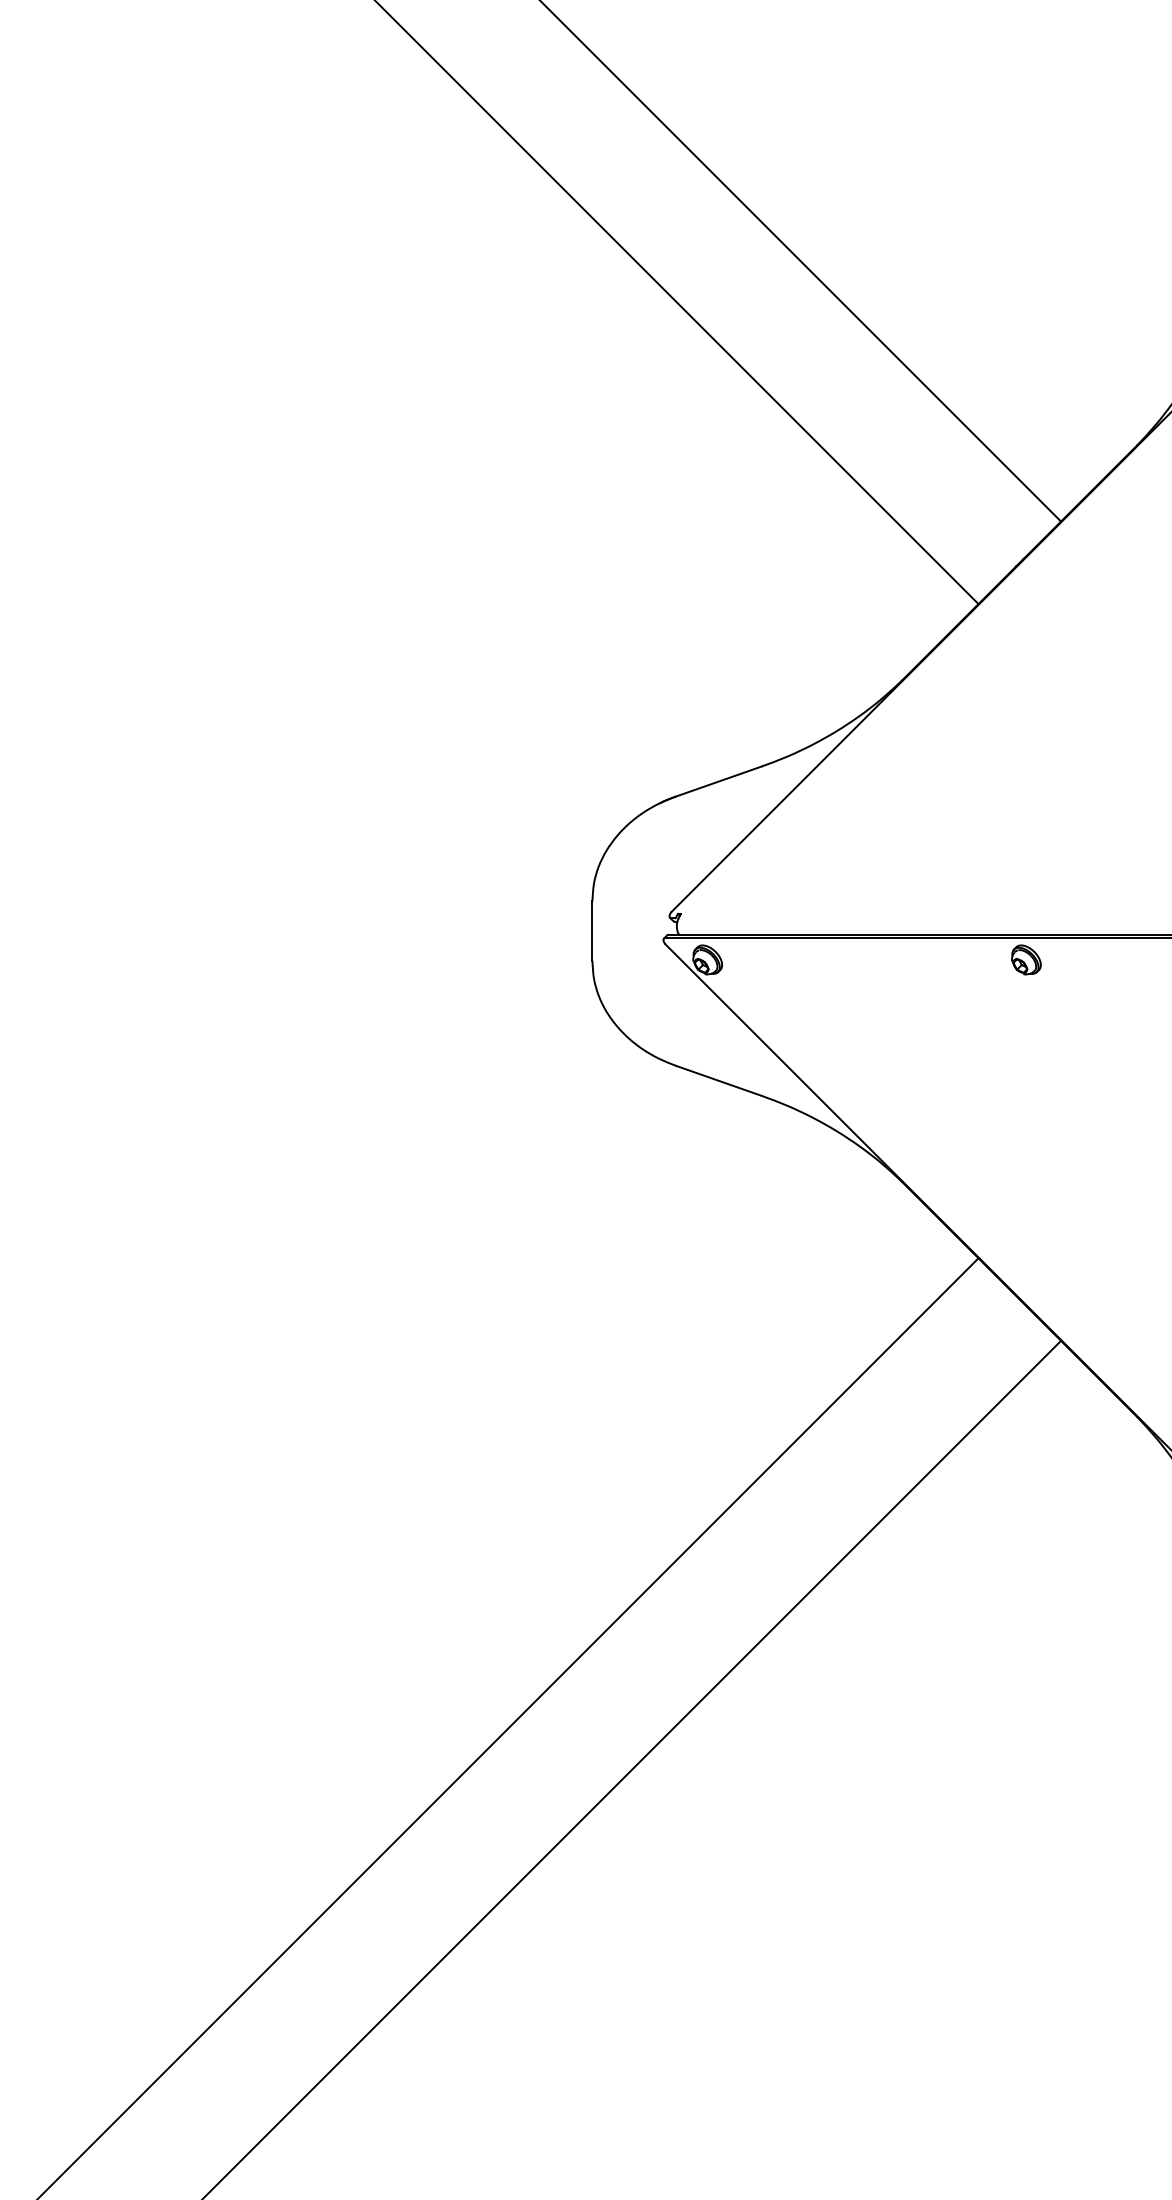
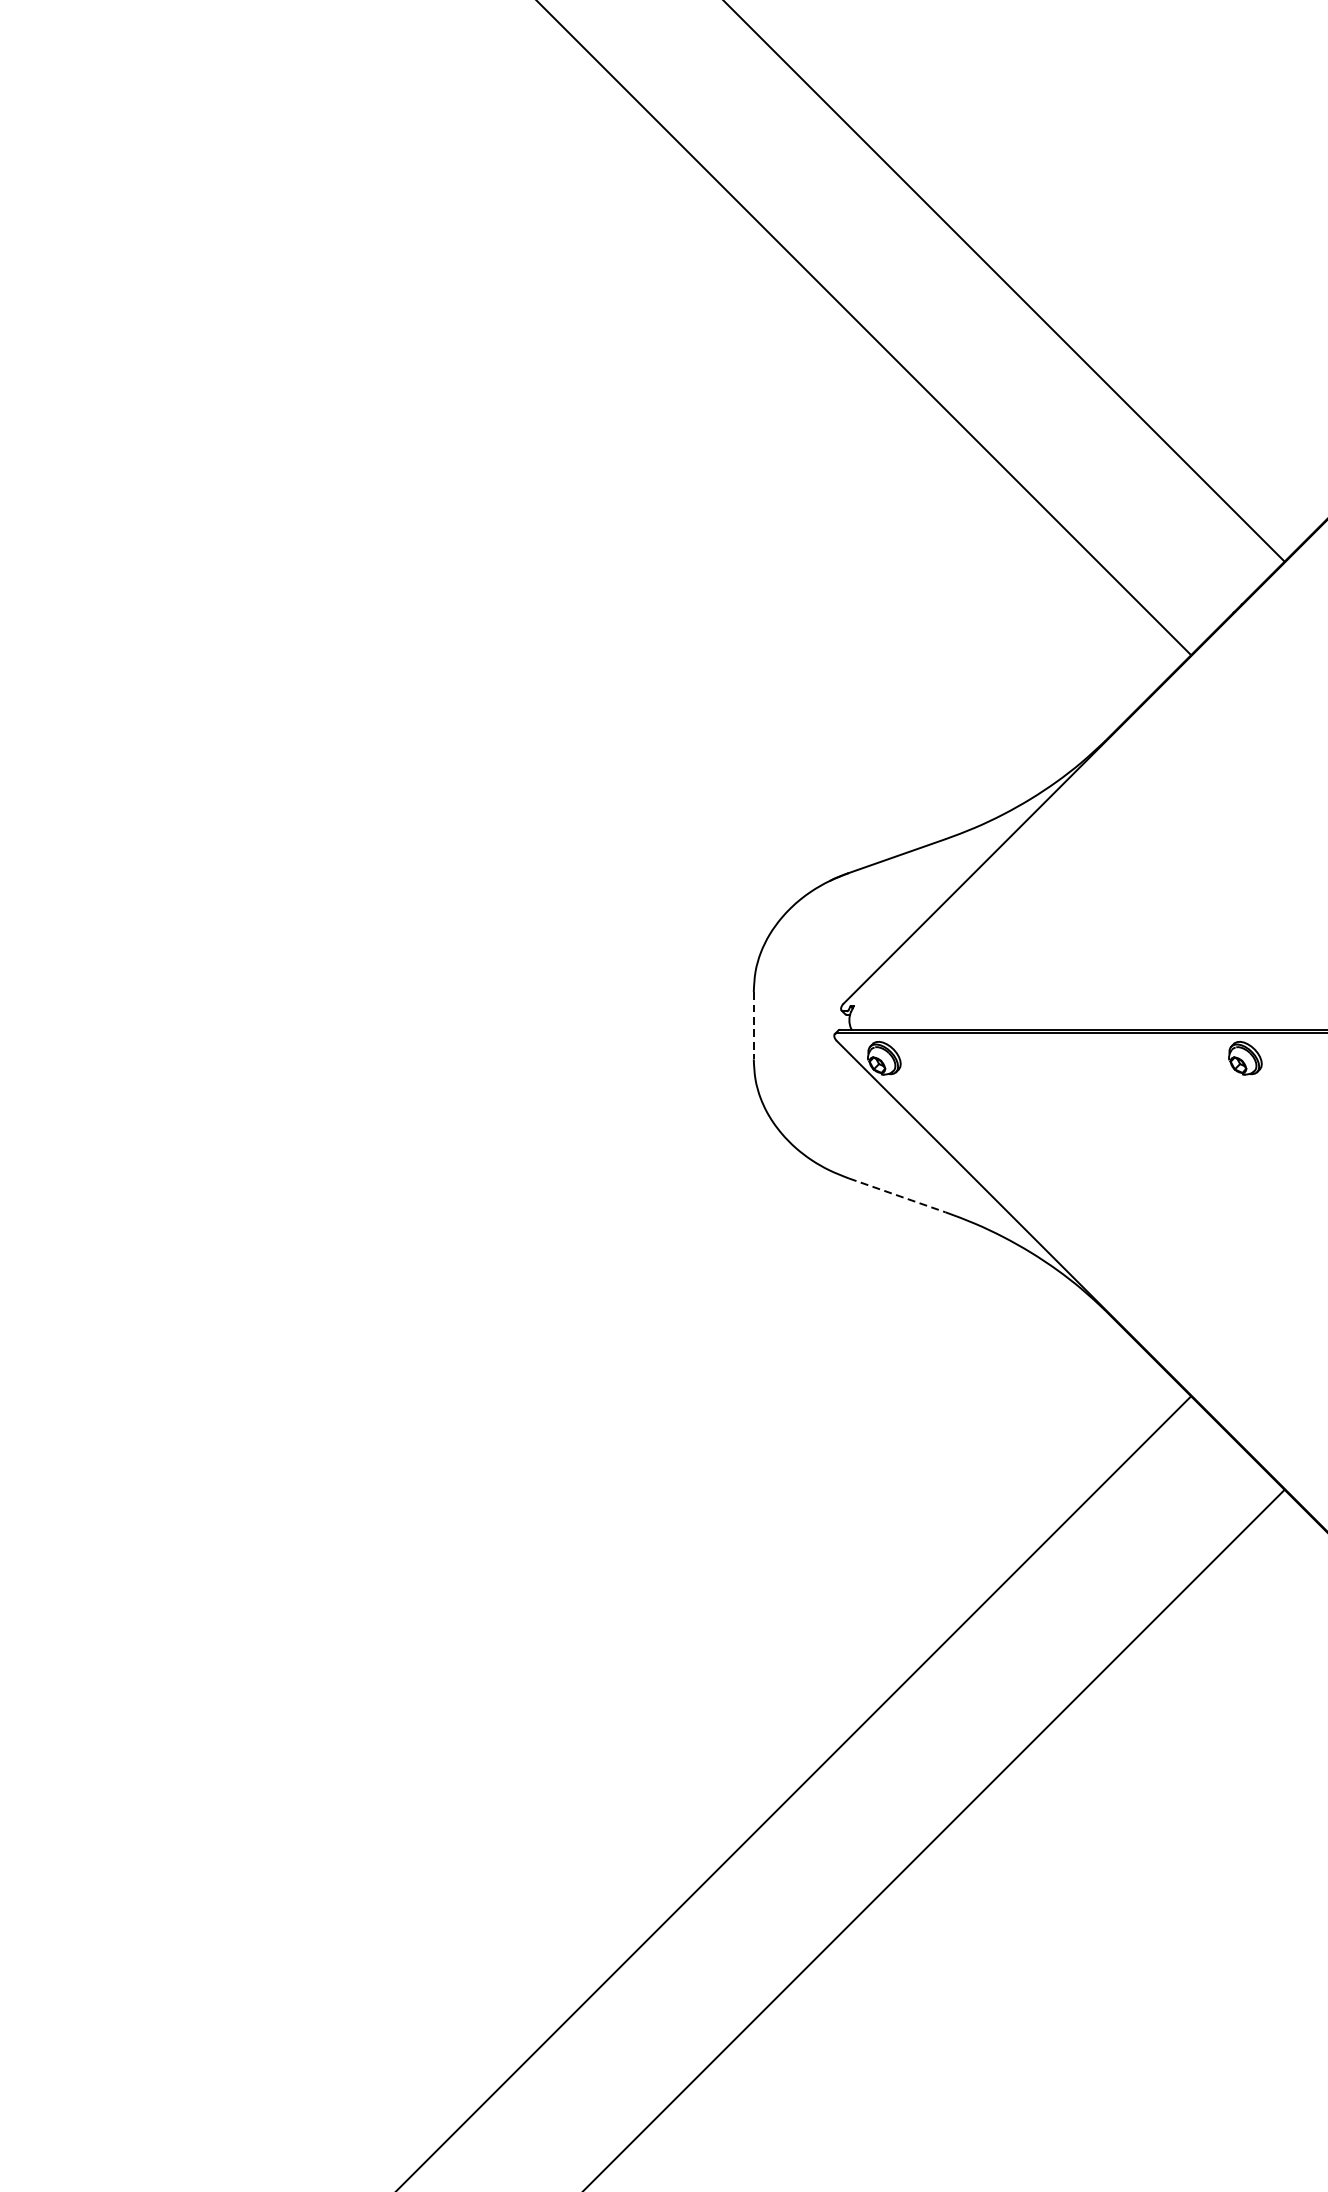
line: (592, 931) -> (753, 1026), solid -> dashed
line: (719, 1081) -> (897, 1196), solid -> dashed

